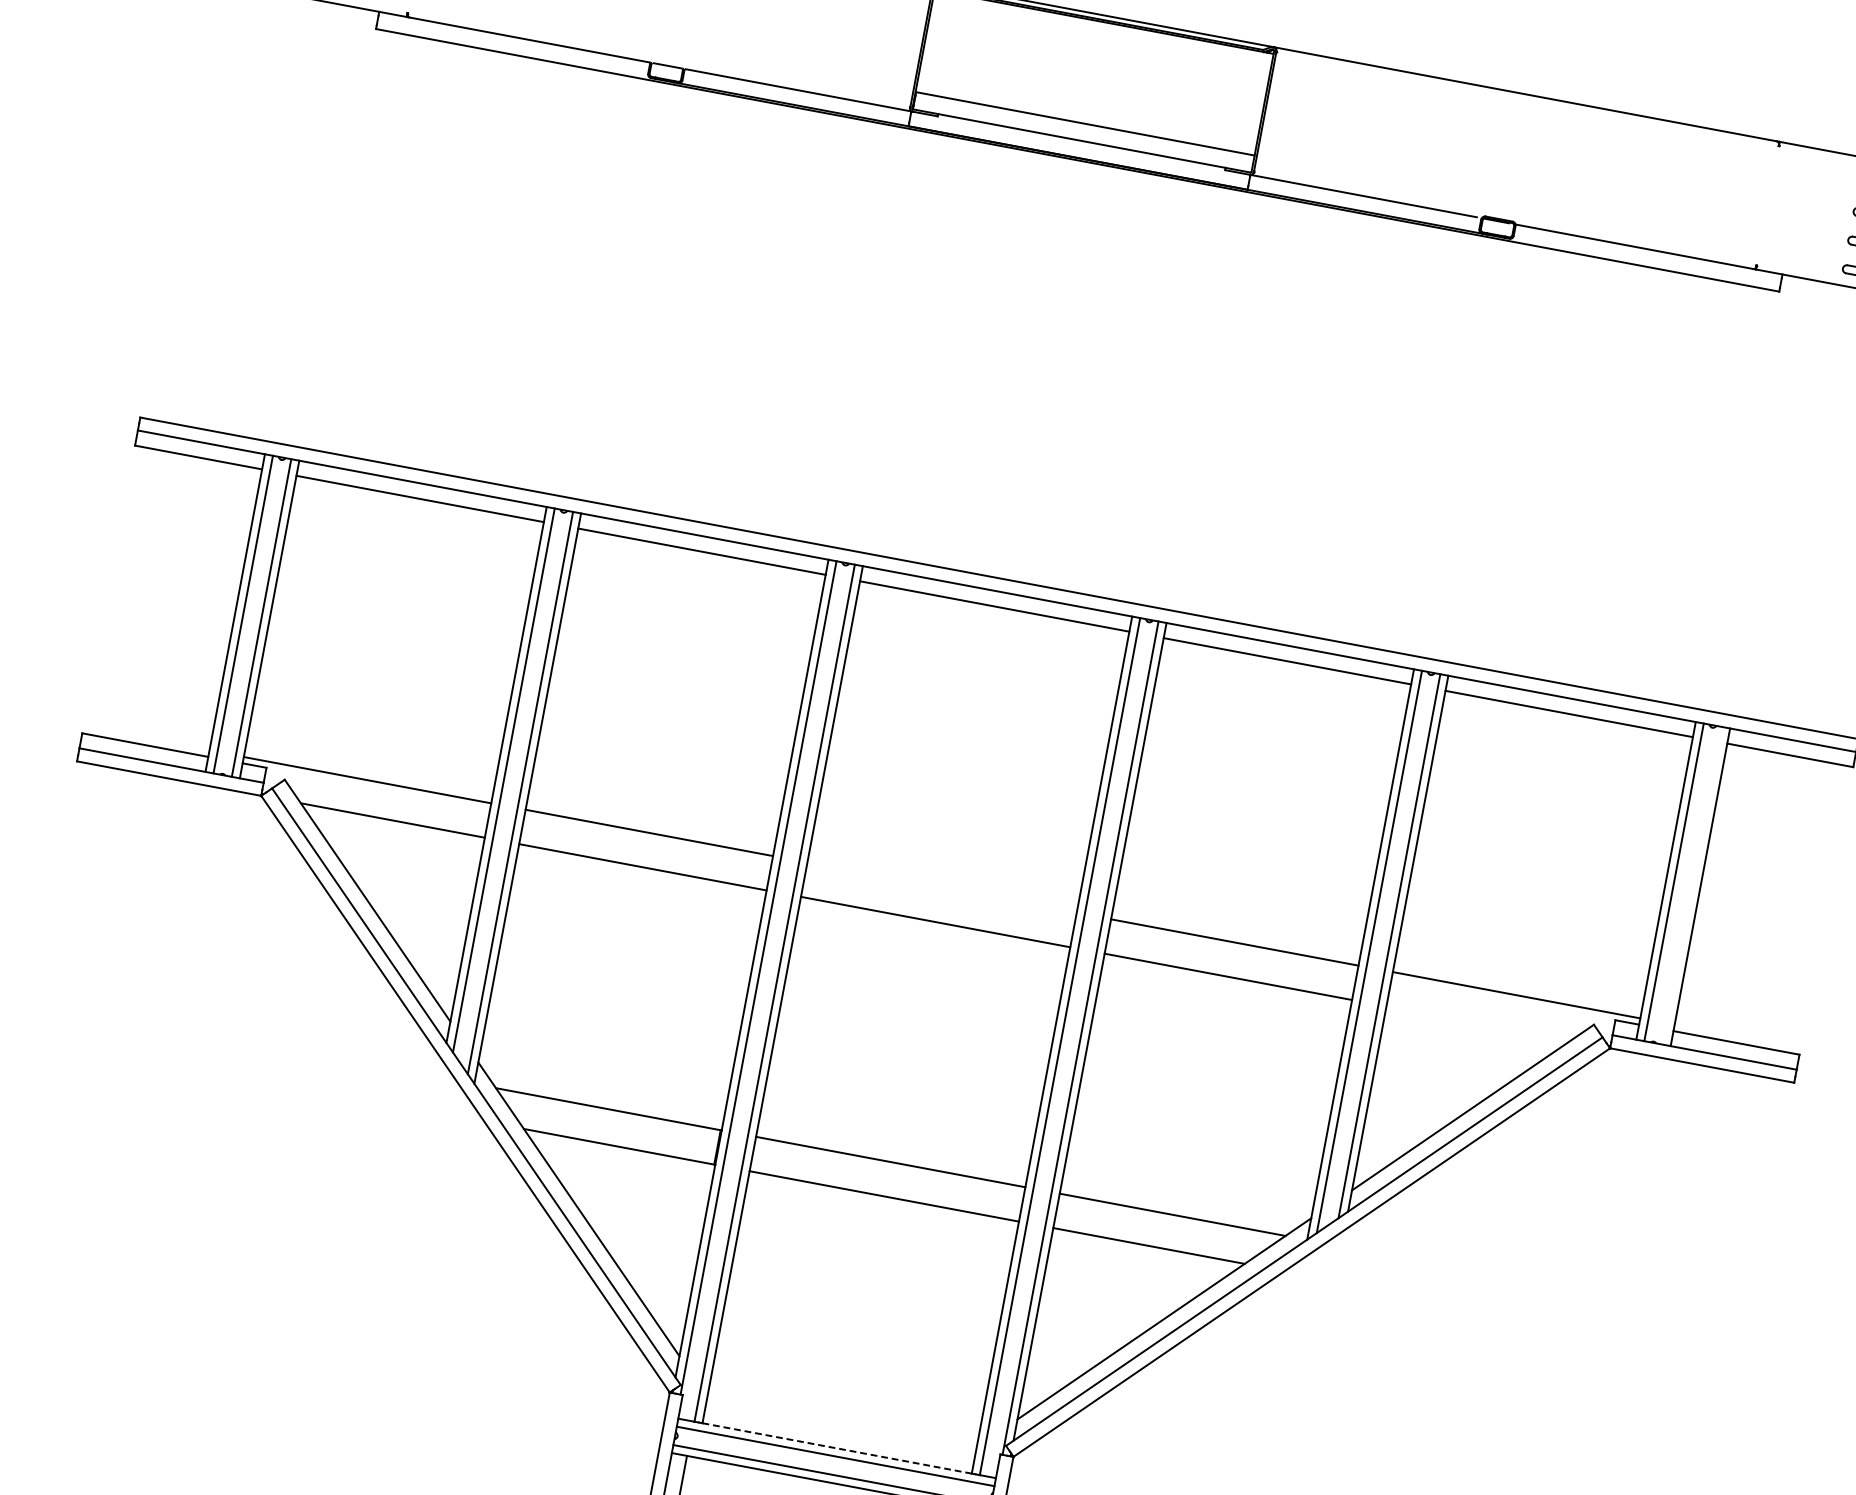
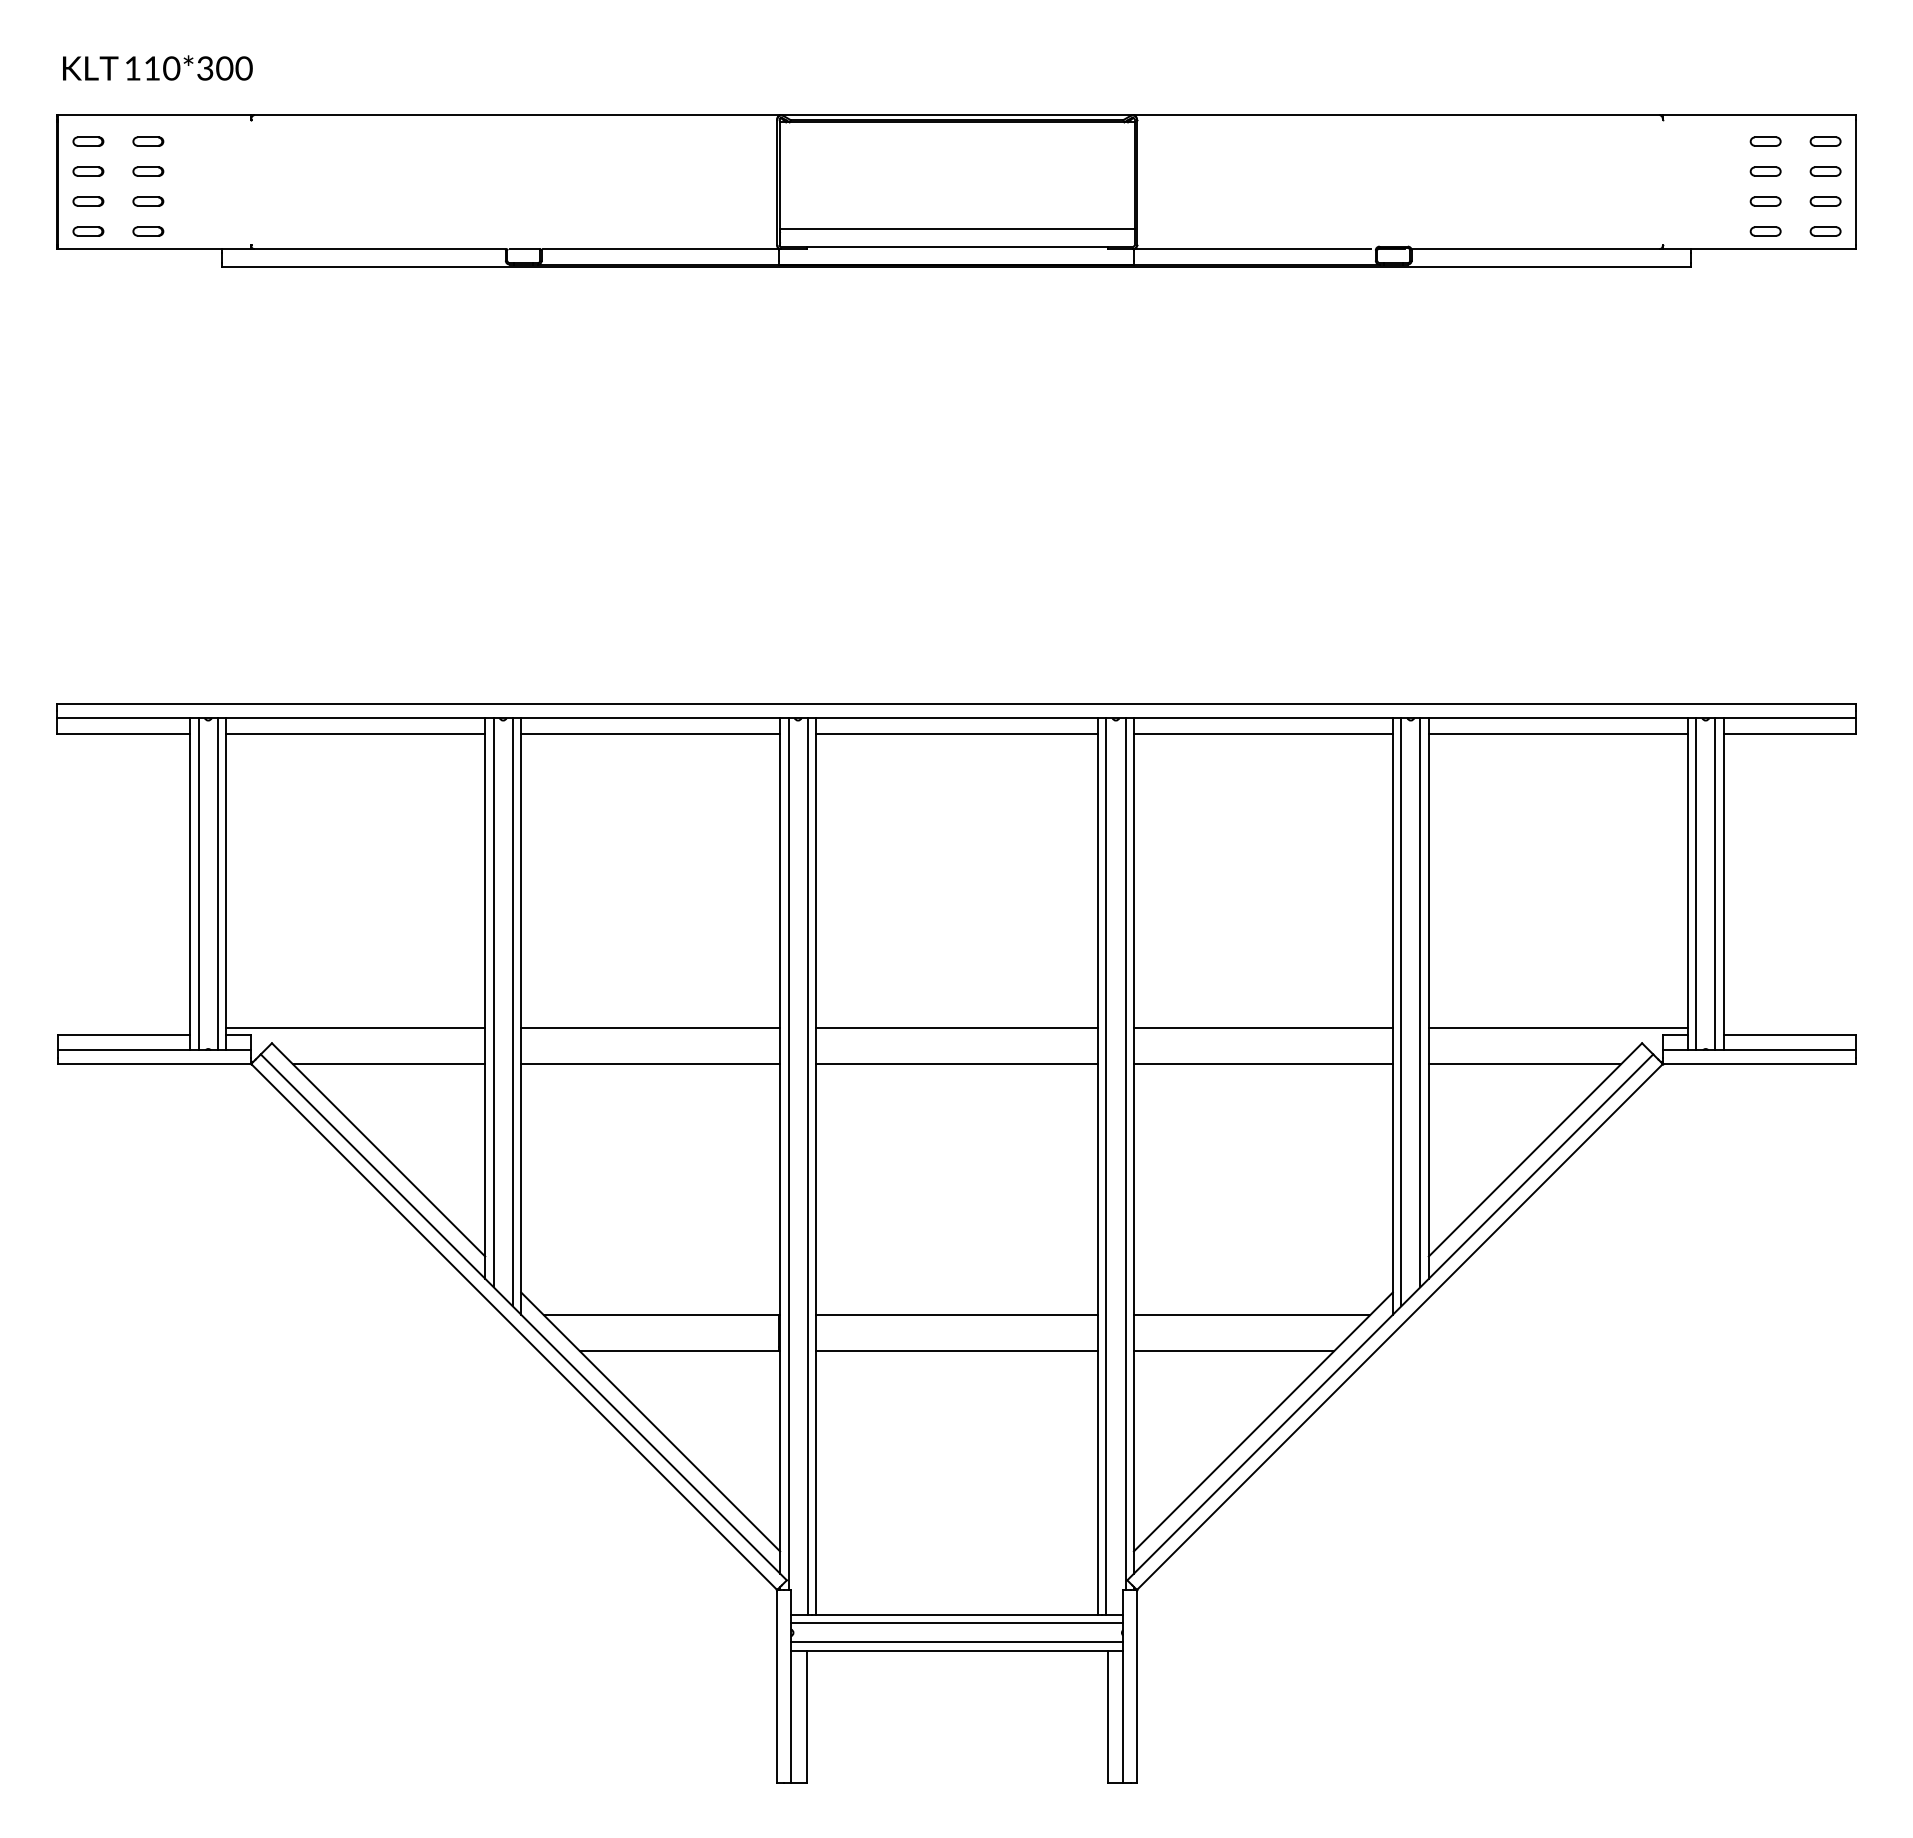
line: (1692, 885) -> (1715, 883), added
line: (941, 888) -> (956, 1028), added
line: (1477, 1024) -> (1524, 1064), added
line: (837, 1448) -> (957, 1614), dashed -> solid

